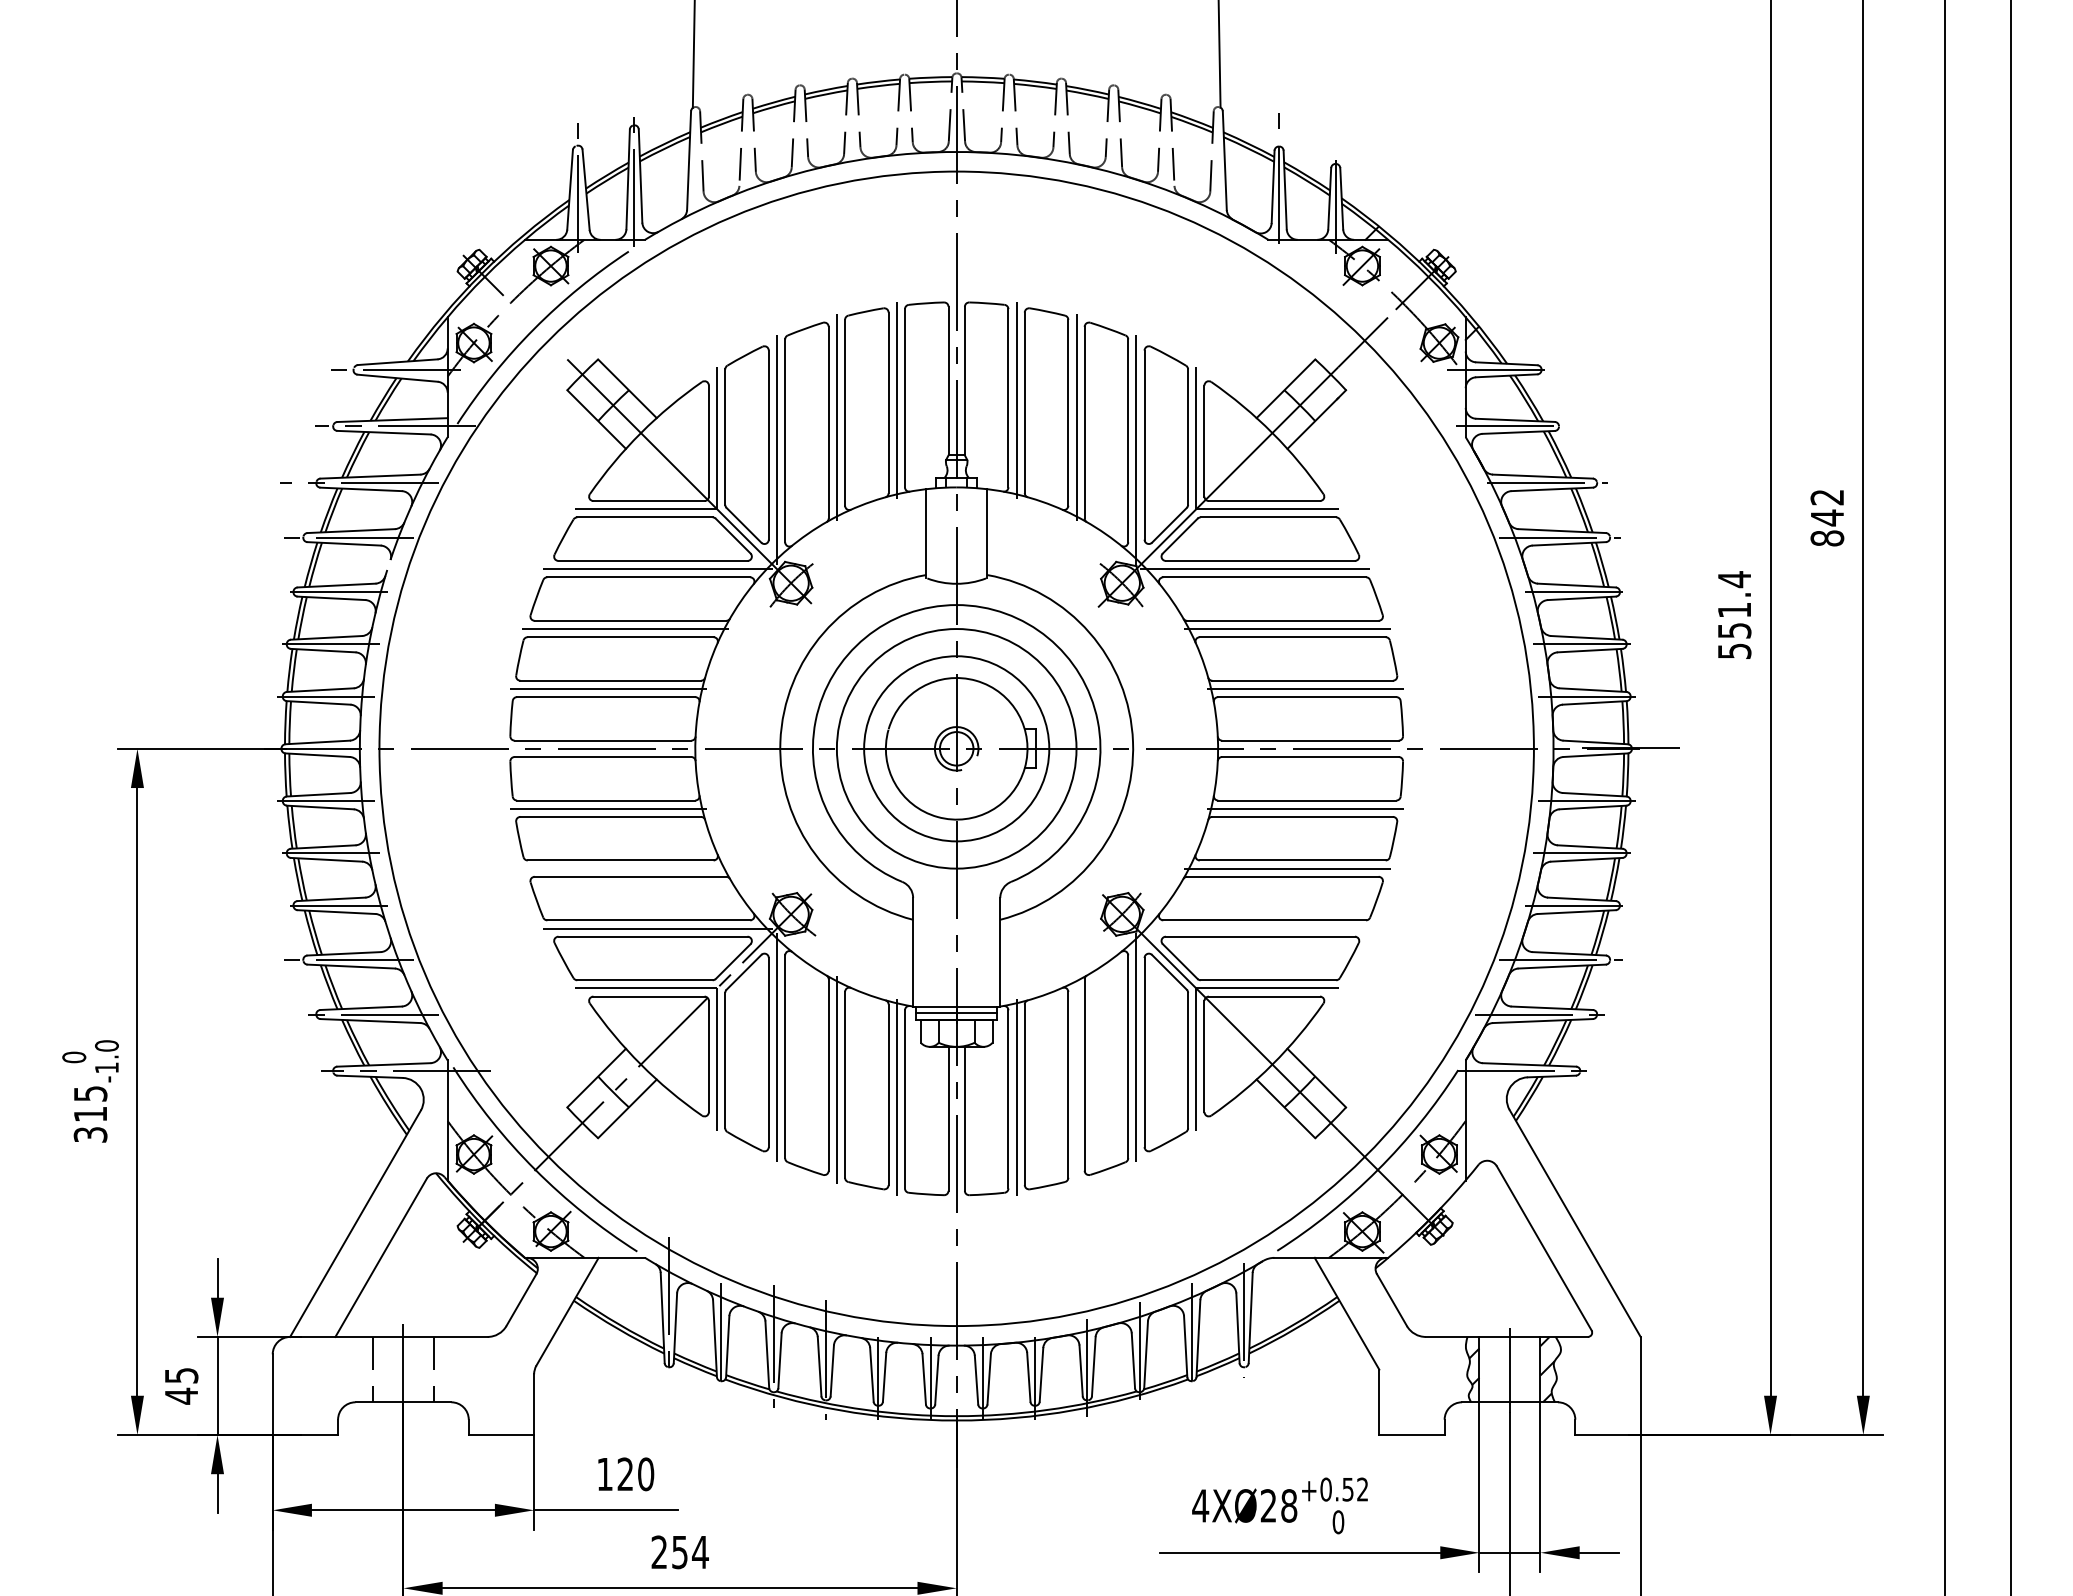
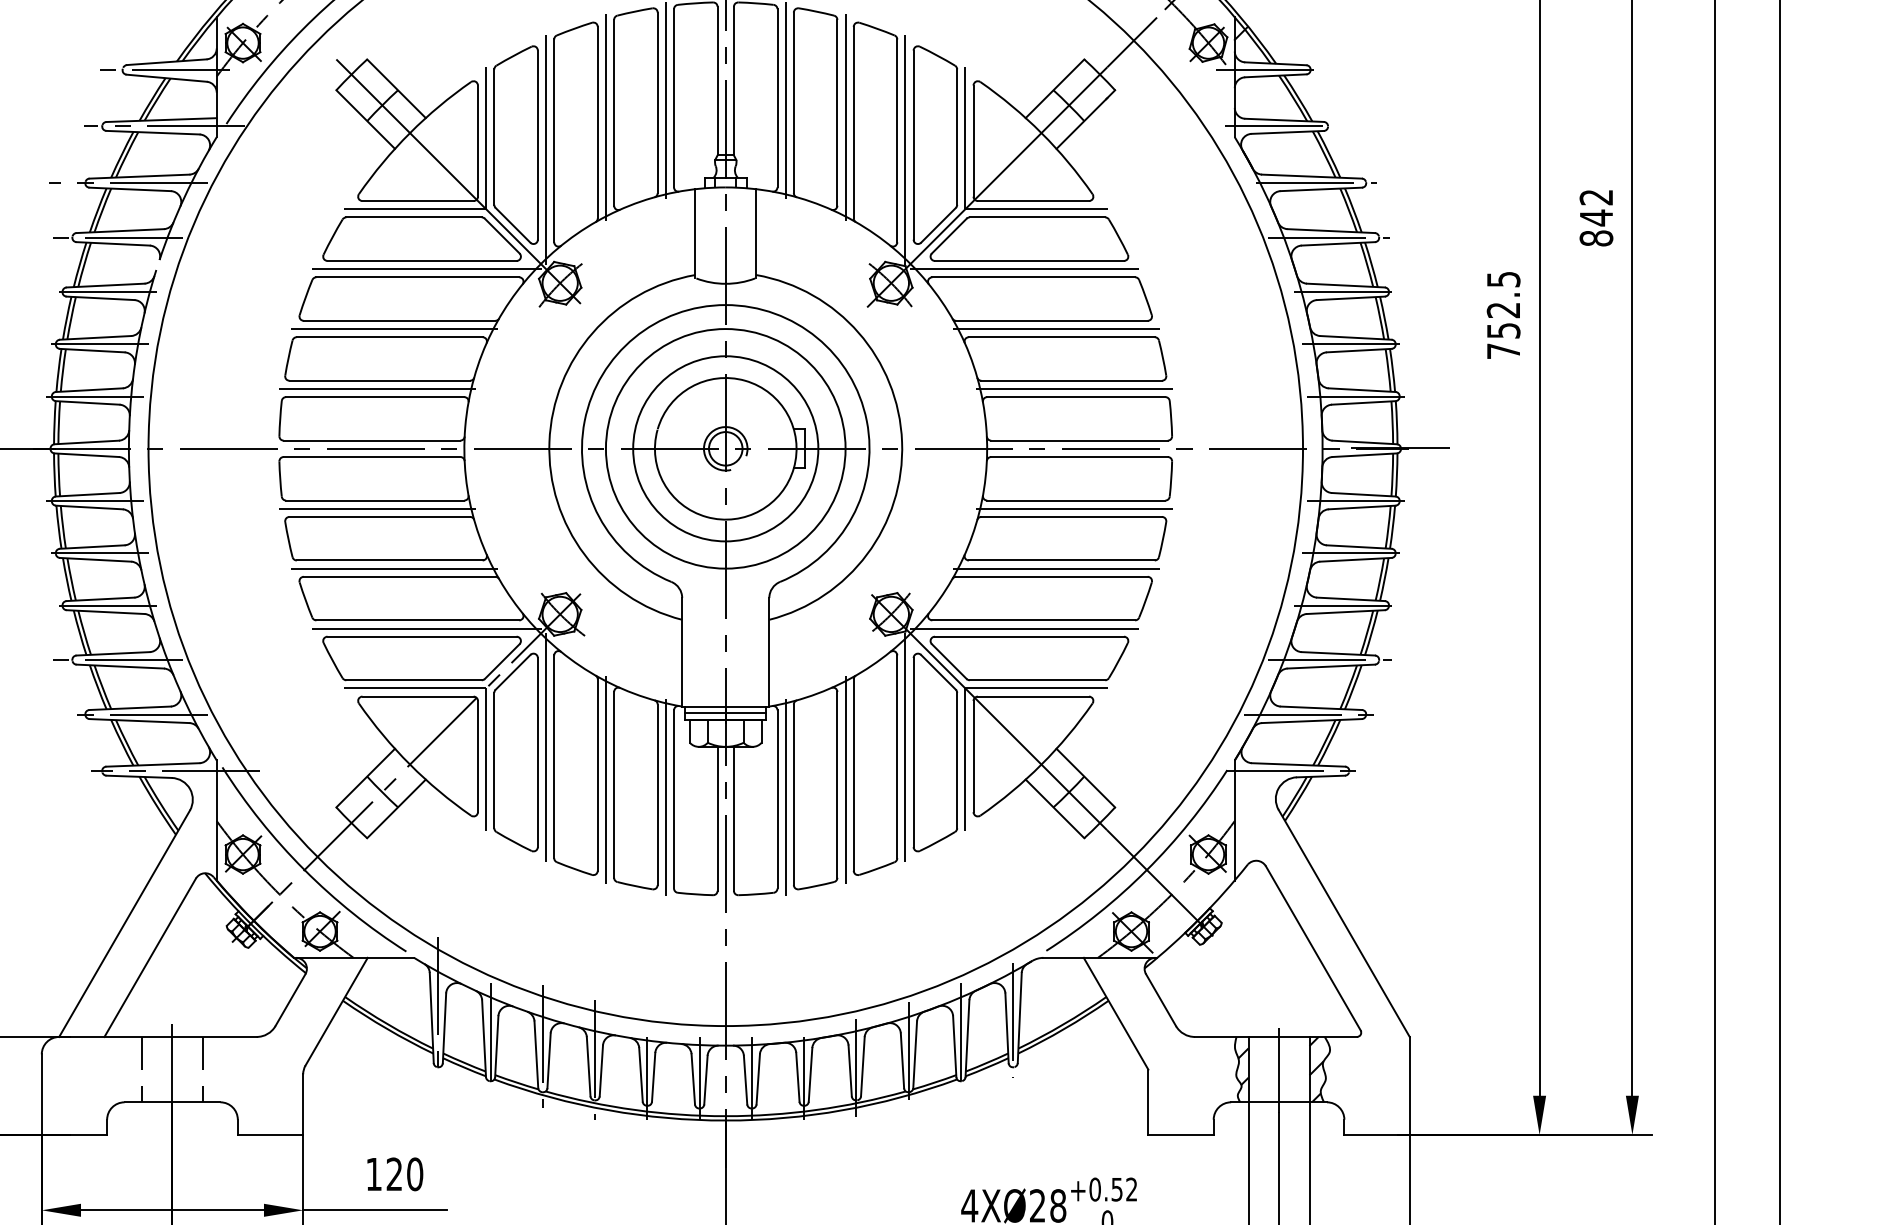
text: (1734, 614) -> (1503, 314), 551.4 -> 752.5
line: (625, 868) -> (394, 568), added
line: (1255, 928) -> (1024, 628), added
line: (1076, 1079) -> (845, 779), added

